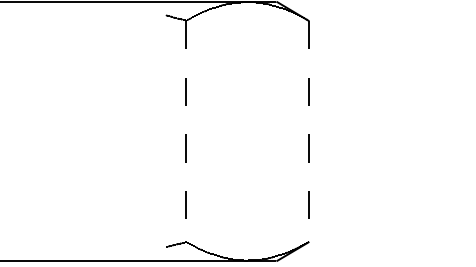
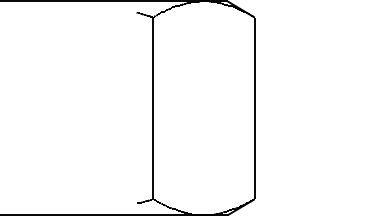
line: (185, 132) -> (152, 109), dashed -> solid
line: (309, 132) -> (254, 109), dashed -> solid

